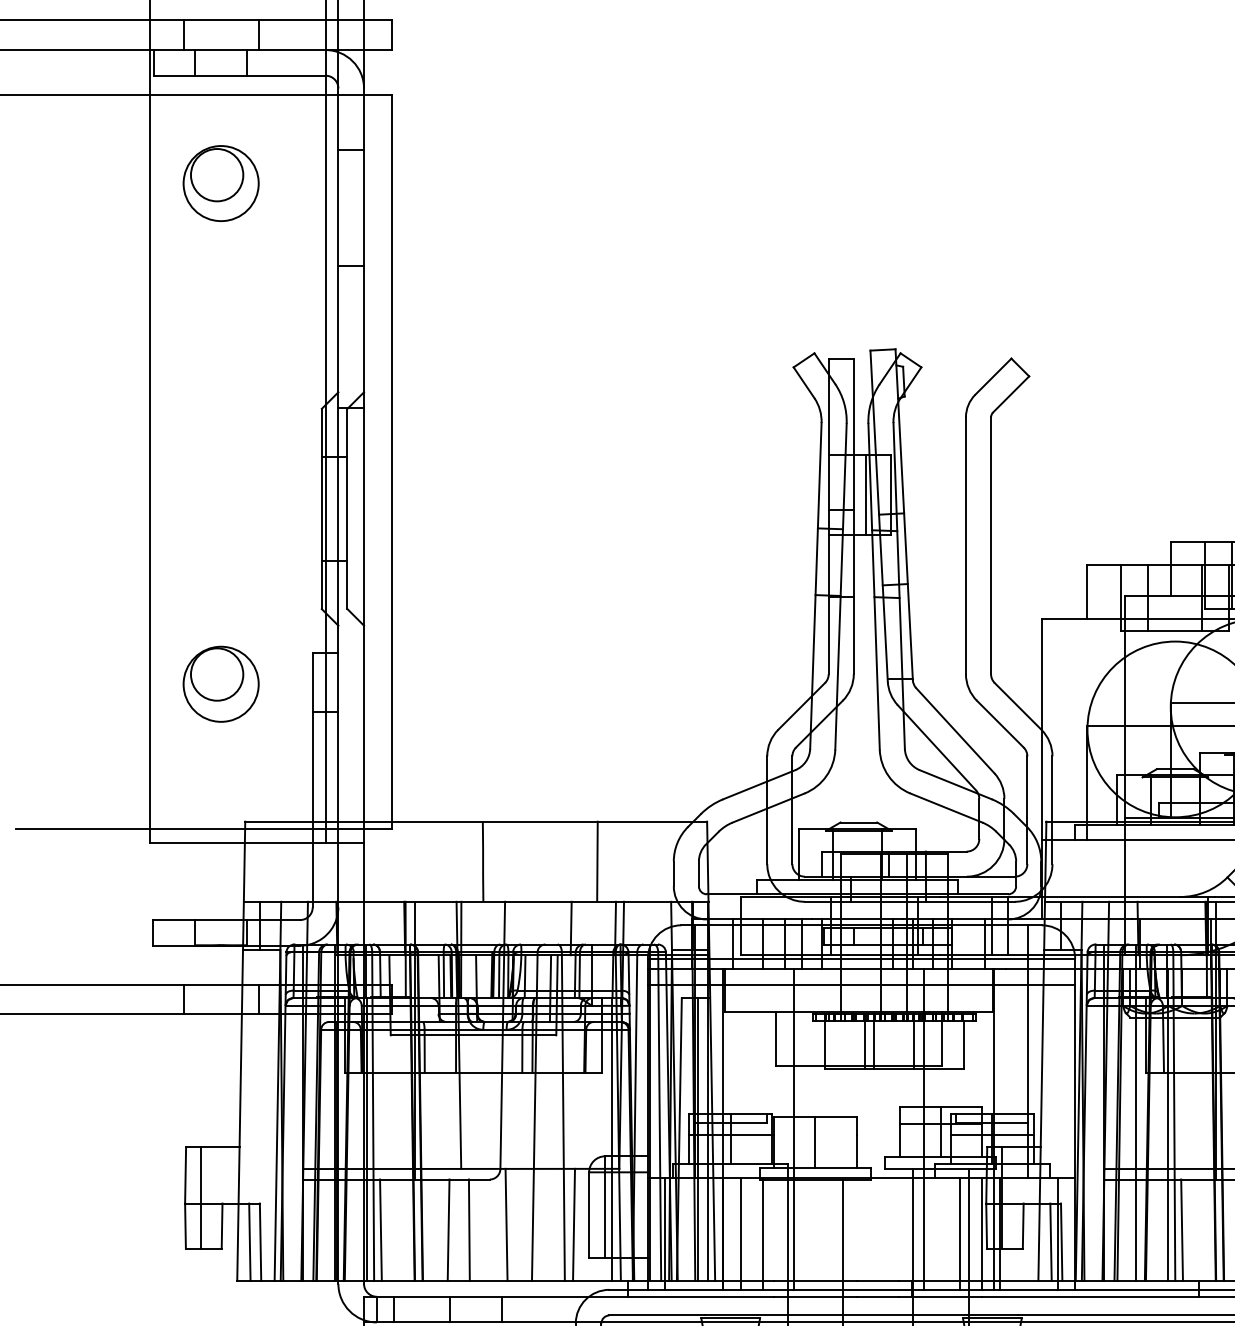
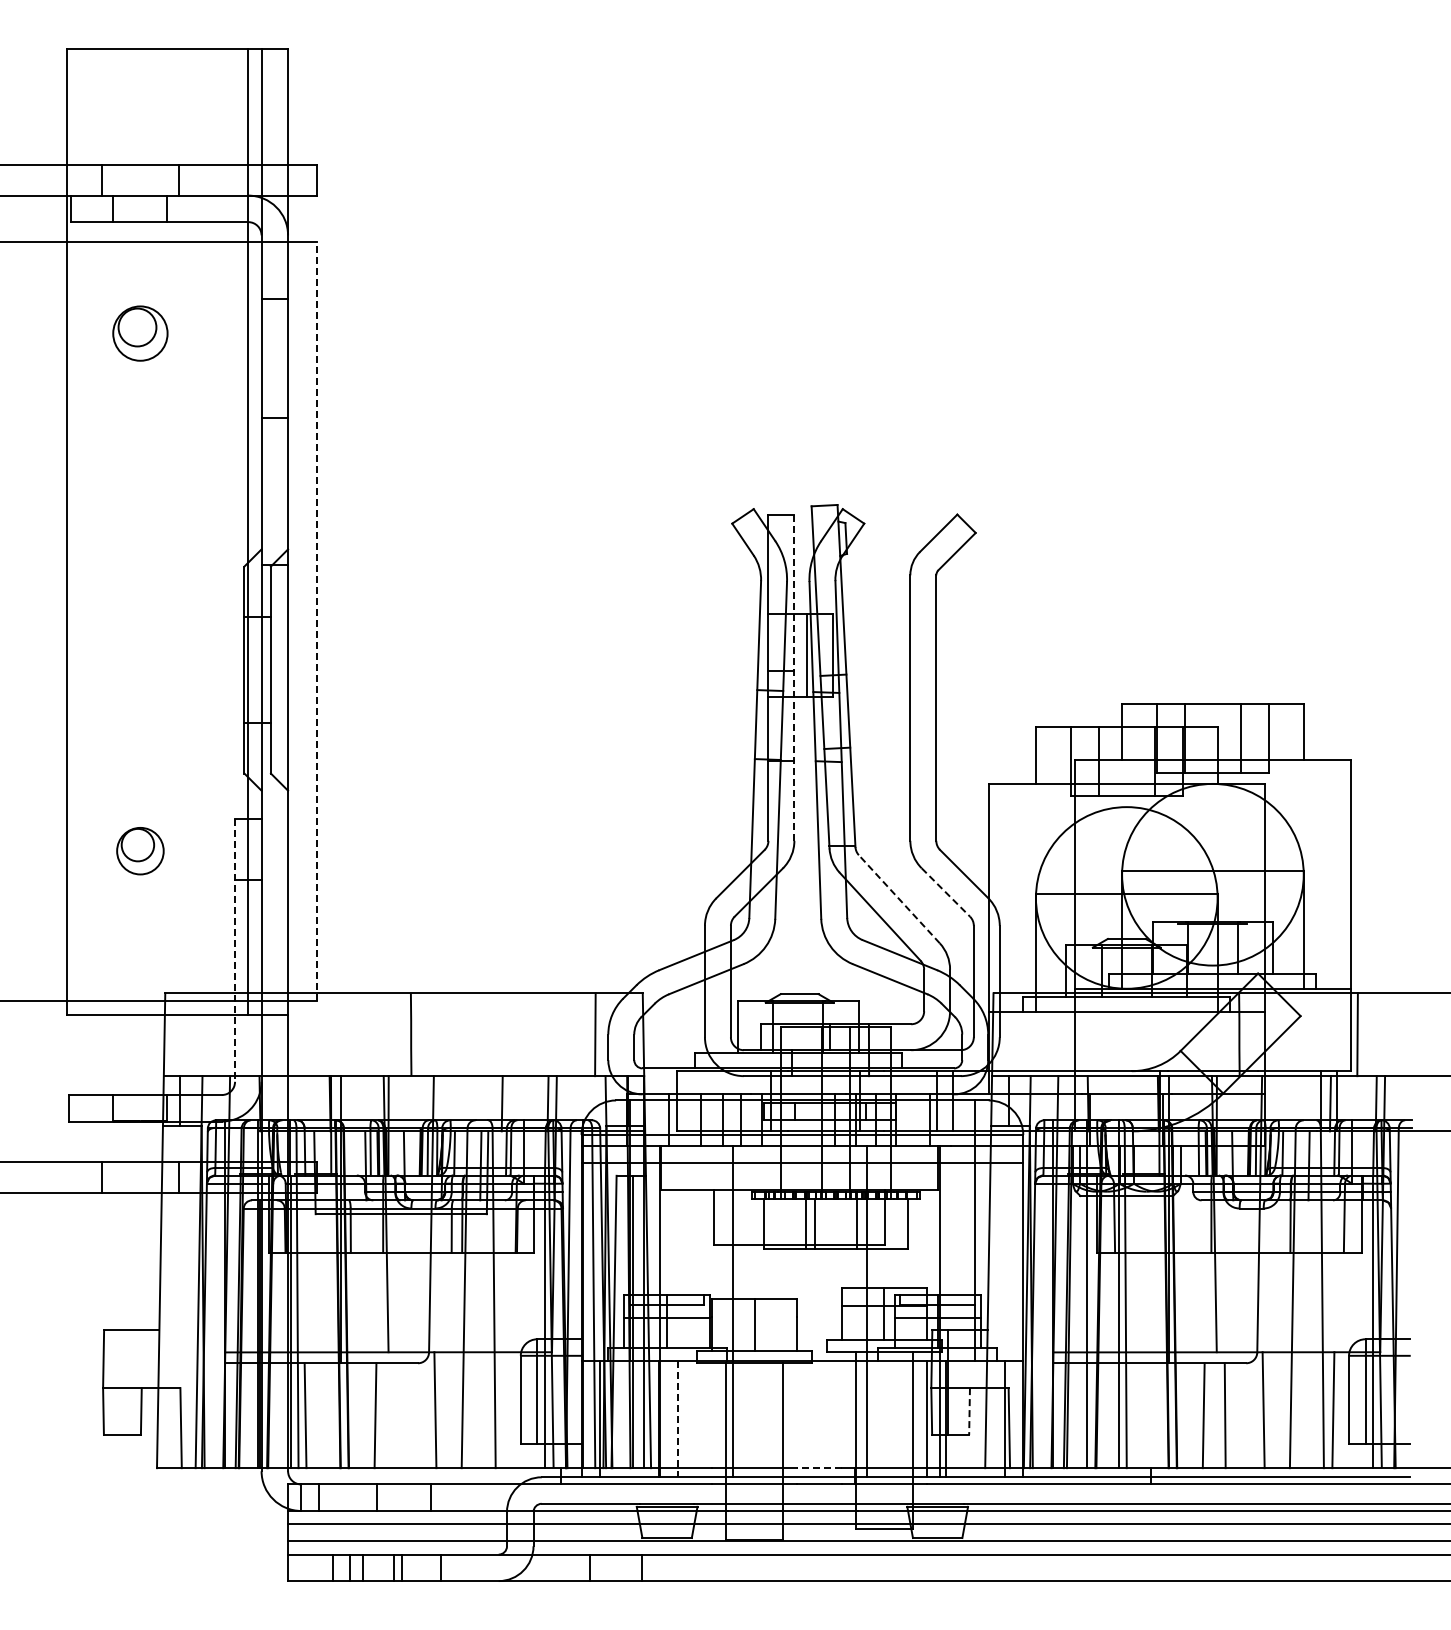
part: (221, 183) -> (140, 333), size x0.7
line: (392, 462) -> (317, 621), solid -> dashed
line: (853, 516) -> (794, 677), solid -> dashed
part: (221, 683) -> (140, 850), size x0.6
line: (1000, 724) -> (946, 892), solid -> dashed
line: (955, 730) -> (899, 899), solid -> dashed
line: (313, 780) -> (235, 950), solid -> dashed
line: (597, 861) -> (595, 1034), moved
line: (200, 1198) -> (119, 1382), removed
line: (574, 1225) -> (505, 1410), removed
line: (1023, 1227) -> (969, 1412), solid -> dashed
line: (468, 1230) -> (396, 1415), removed
line: (1181, 1230) -> (1133, 1415), removed
line: (740, 1233) -> (677, 1419), solid -> dashed
line: (762, 1233) -> (700, 1419), removed
line: (959, 1233) -> (903, 1419), removed
line: (249, 1242) -> (169, 1428), removed
line: (1050, 1242) -> (997, 1428), removed
line: (878, 1281) -> (819, 1468), solid -> dashed

